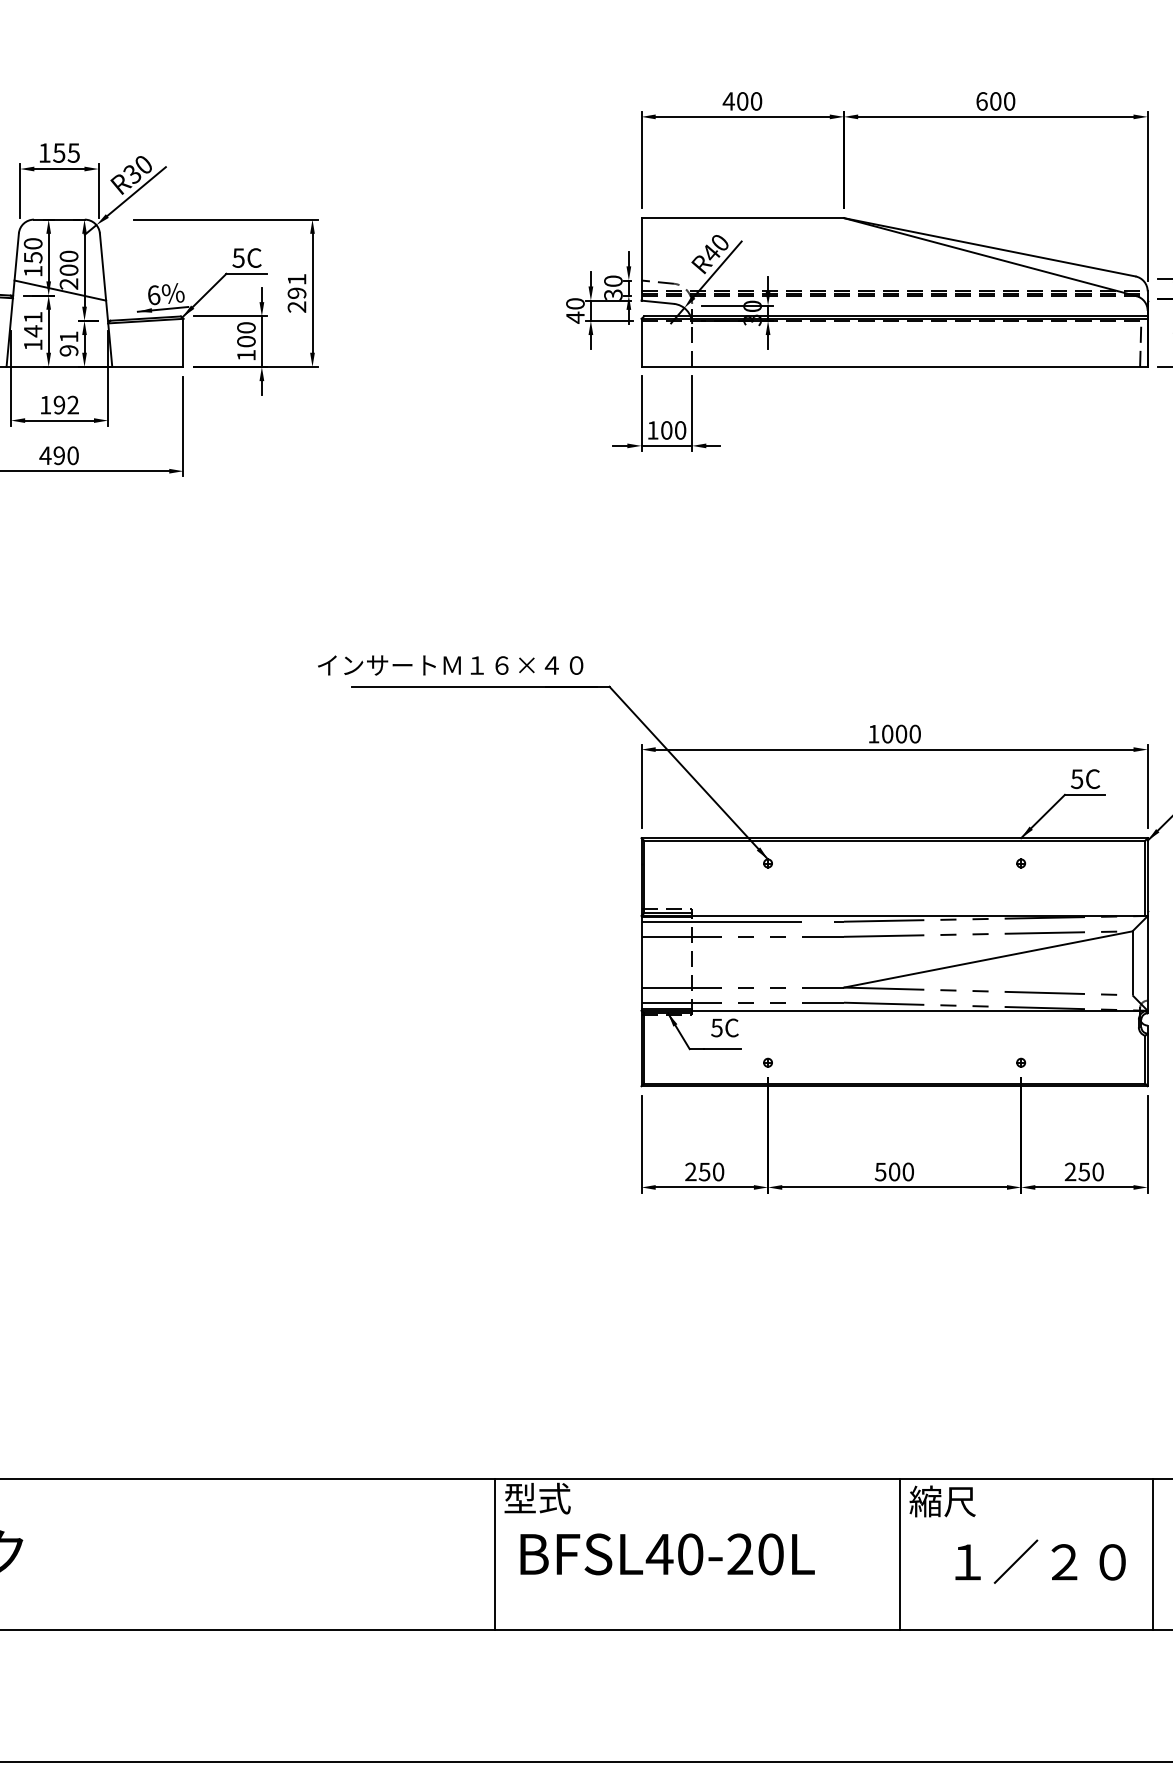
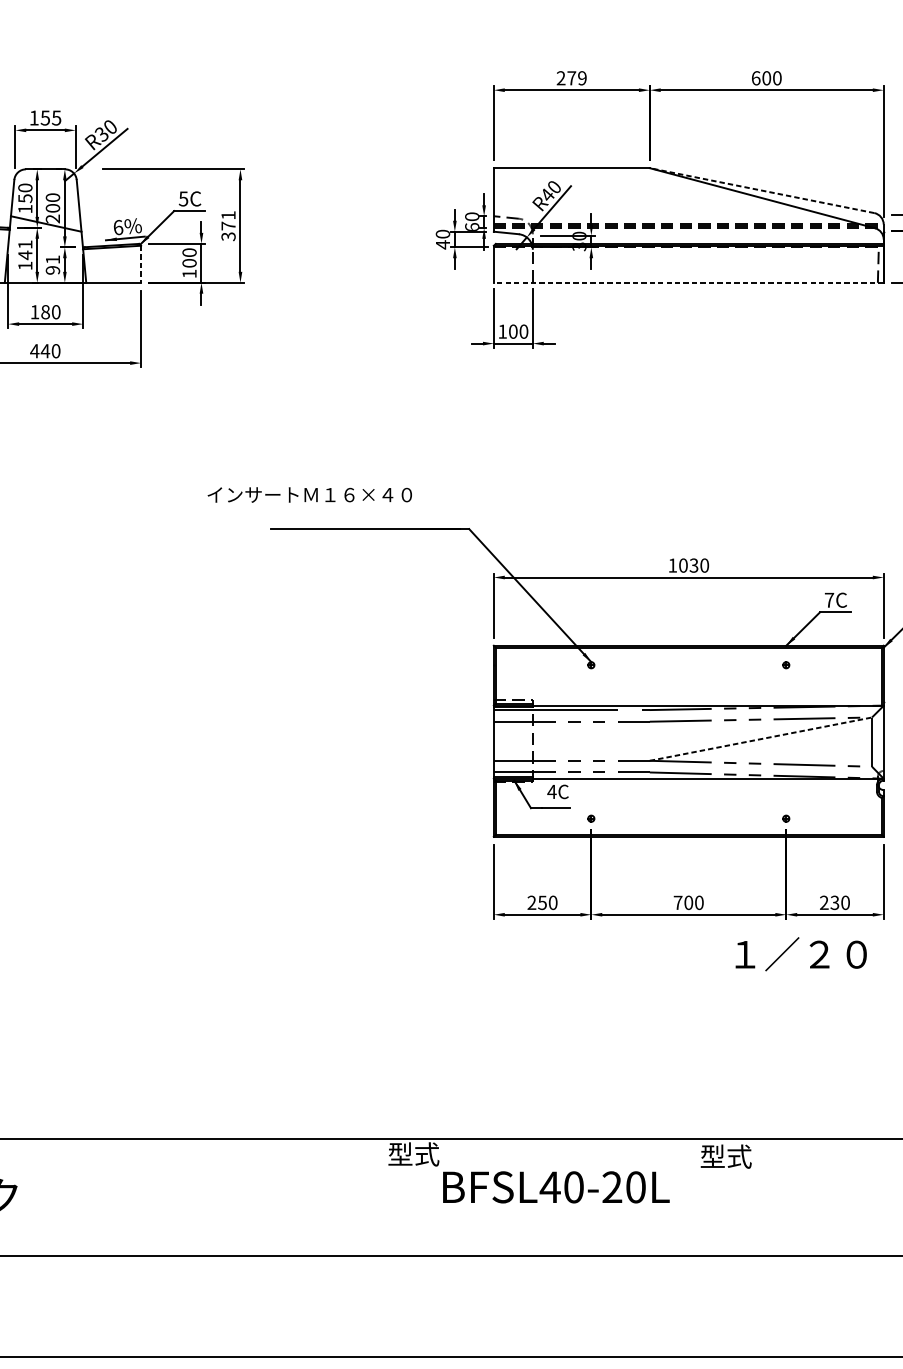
text: (742, 101) -> (571, 78), 400 -> 279
line: (989, 247) -> (761, 190), solid -> dashed
text: (613, 294) -> (472, 227), 30 -> 60
text: (296, 299) -> (228, 230), 291 -> 371
line: (183, 343) -> (141, 264), solid -> dashed
line: (894, 366) -> (688, 282), solid -> dashed
text: (65, 404) -> (50, 311), 192 -> 180
text: (59, 455) -> (45, 351), 490 -> 440
text: (450, 665) -> (309, 495), moved
text: (901, 734) -> (694, 565), 1000 -> 1030
text: (1077, 779) -> (829, 600), 5C -> 7C
line: (988, 959) -> (761, 739), solid -> dashed
text: (716, 1027) -> (551, 791), 5C -> 4C
text: (1084, 1171) -> (835, 902), 250 -> 230
text: (880, 1172) -> (677, 903), 500 -> 700
text: (942, 1501) -> (725, 1156), 縮尺 -> 型式
line: (494, 1554) -> (380, 1197), removed
text: (667, 1554) -> (556, 1187), moved
line: (899, 1554) -> (692, 1197), removed
line: (1152, 1554) -> (887, 1197), removed
text: (1040, 1561) -> (801, 954), moved

